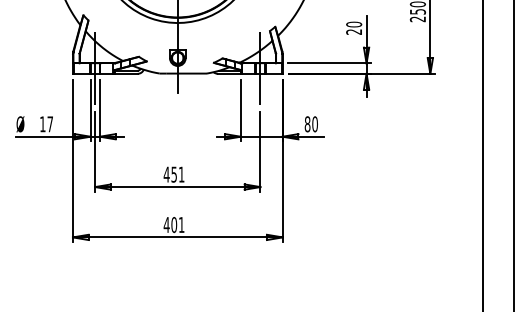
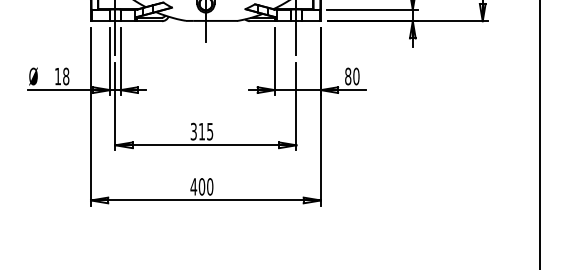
text: (50, 124) -> (66, 76), 17 -> 18
text: (173, 174) -> (201, 131), 451 -> 315
text: (181, 225) -> (209, 187), 401 -> 400

